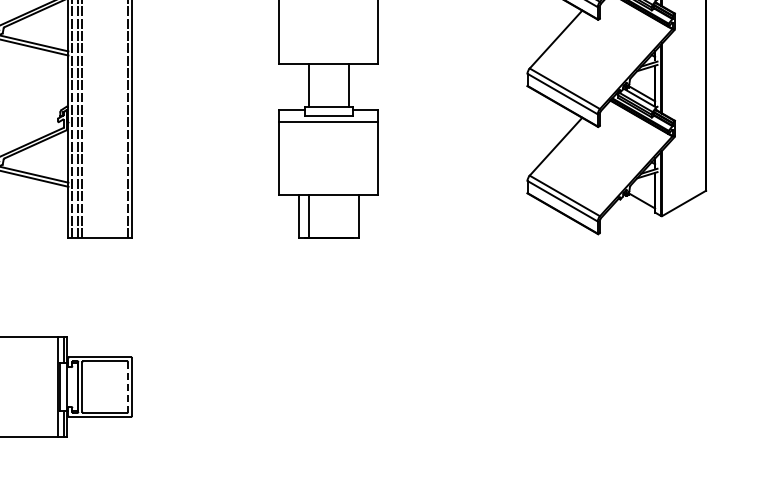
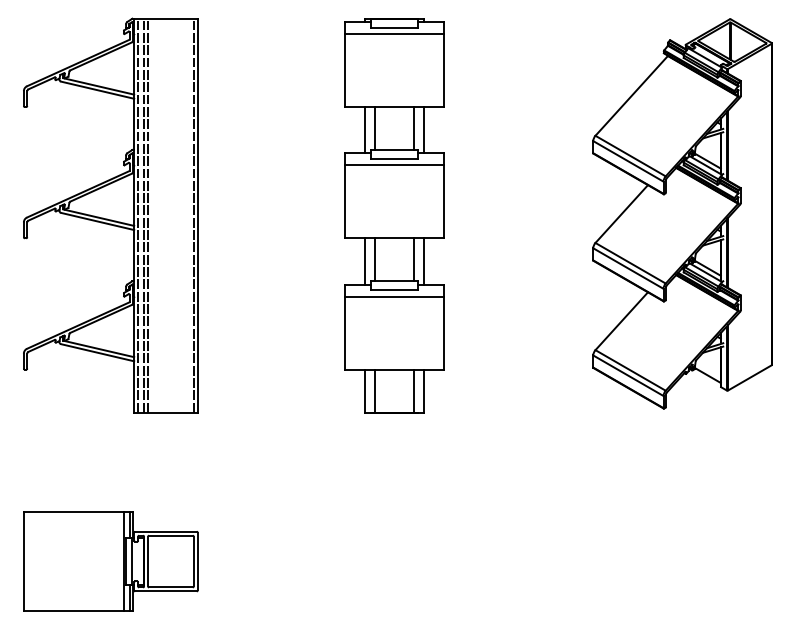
line: (298, 87) -> (364, 261), added
line: (358, 87) -> (424, 261), added
line: (348, 216) -> (414, 390), added
line: (127, 387) -> (193, 561), dashed -> solid

